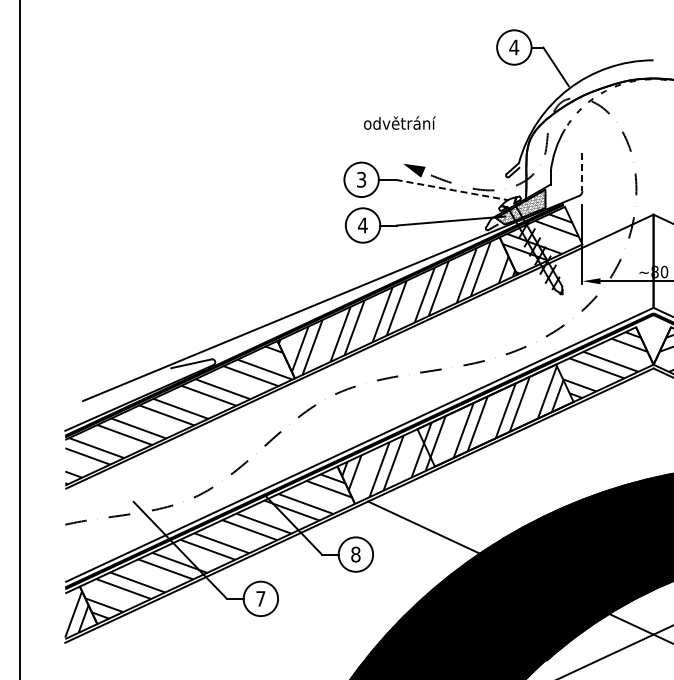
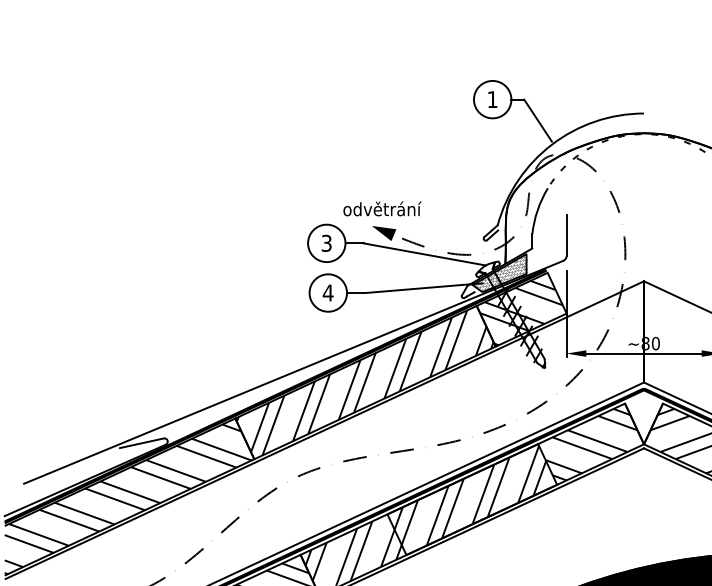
text: (514, 47) -> (492, 99), 4 -> 1
text: (399, 122) -> (382, 208), moved
line: (582, 172) -> (566, 235), dashed -> solid
line: (452, 190) -> (425, 254), dashed -> solid

